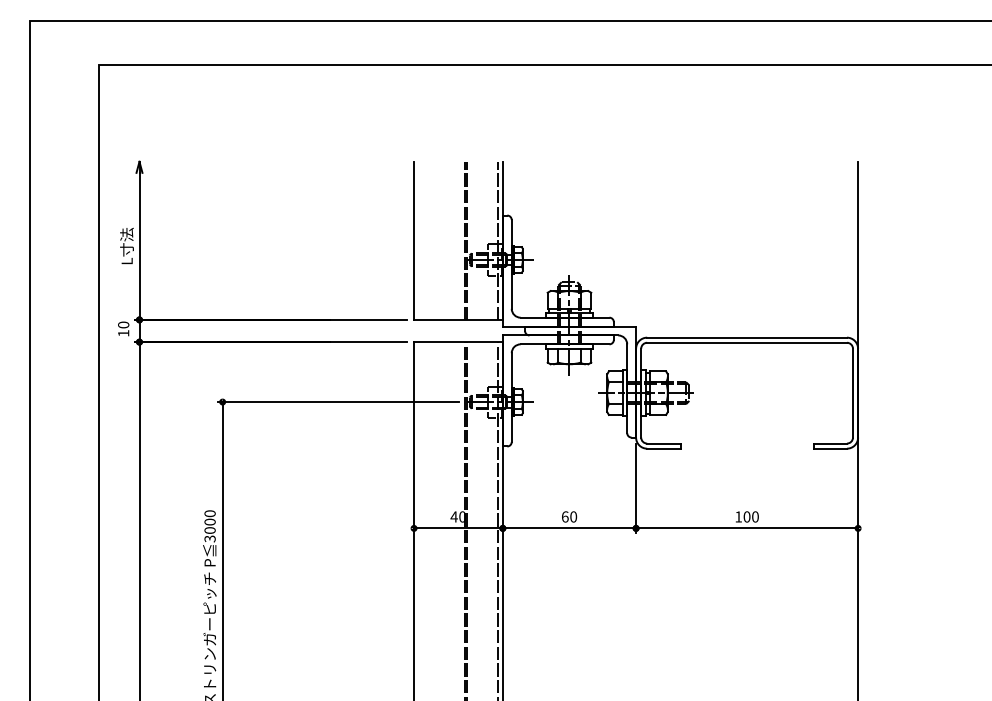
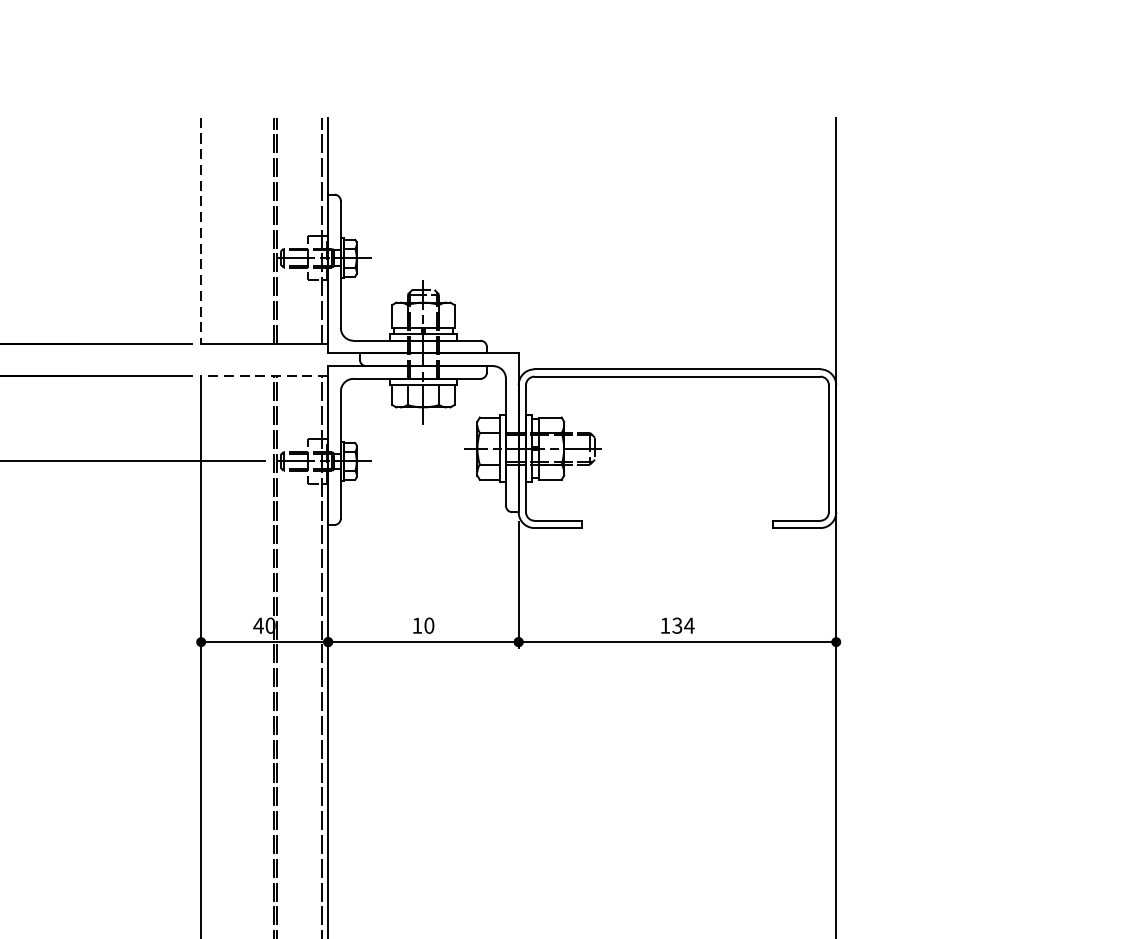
line: (414, 241) -> (201, 231), solid -> dashed
line: (457, 342) -> (263, 376), solid -> dashed
text: (565, 516) -> (417, 625), 60 -> 10
text: (751, 516) -> (683, 625), 100 -> 134

